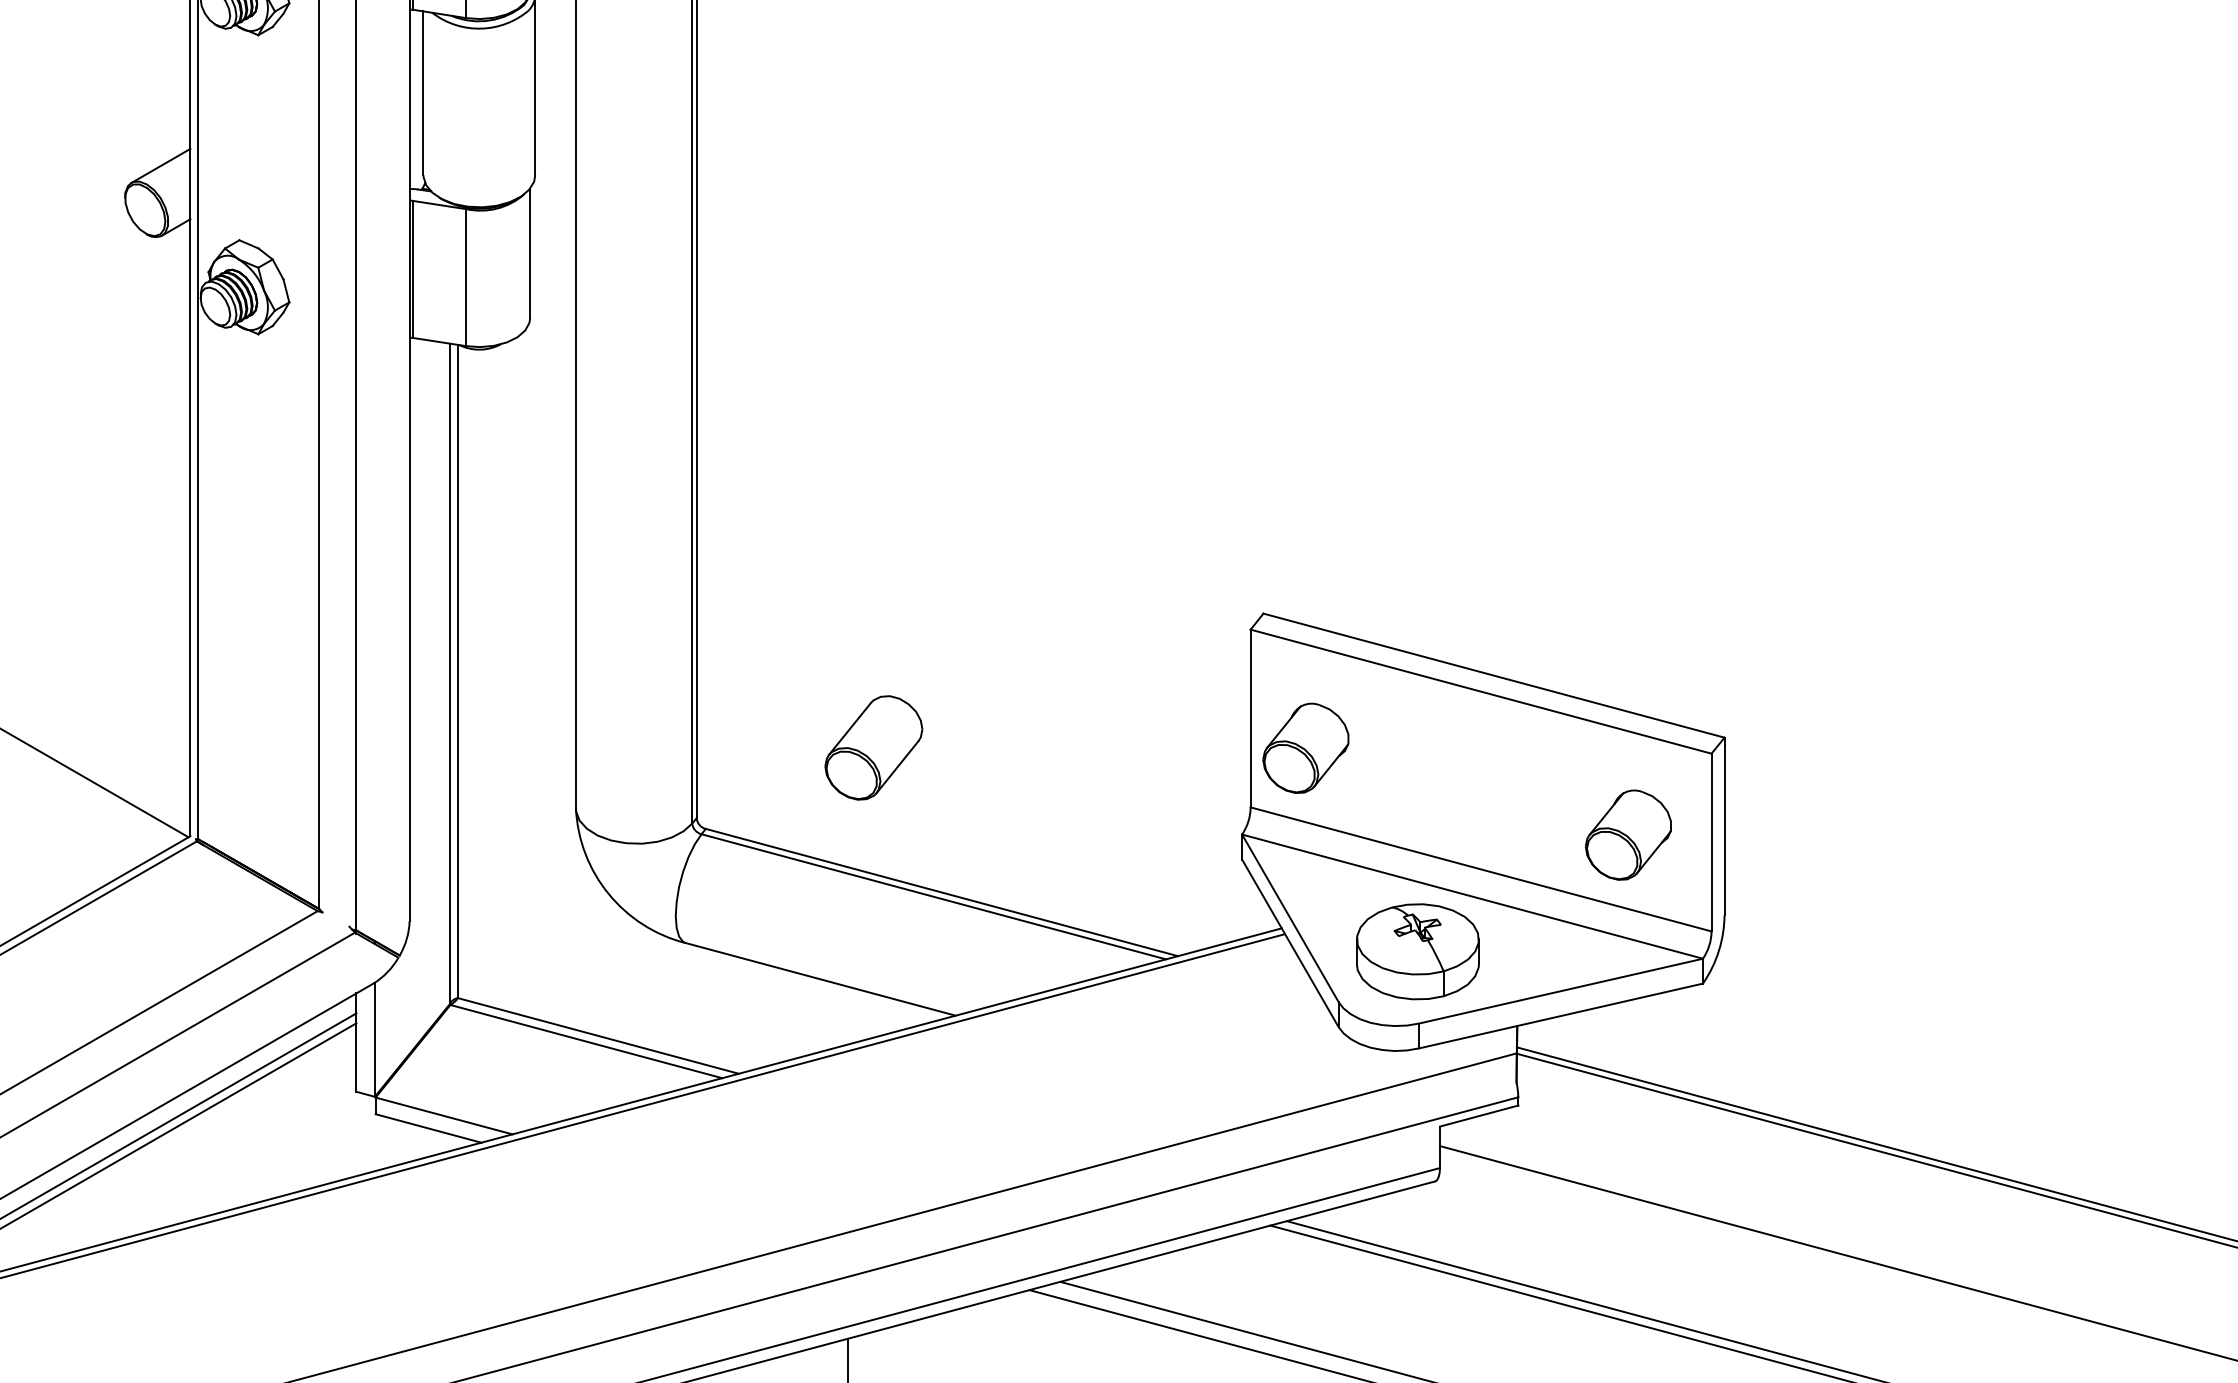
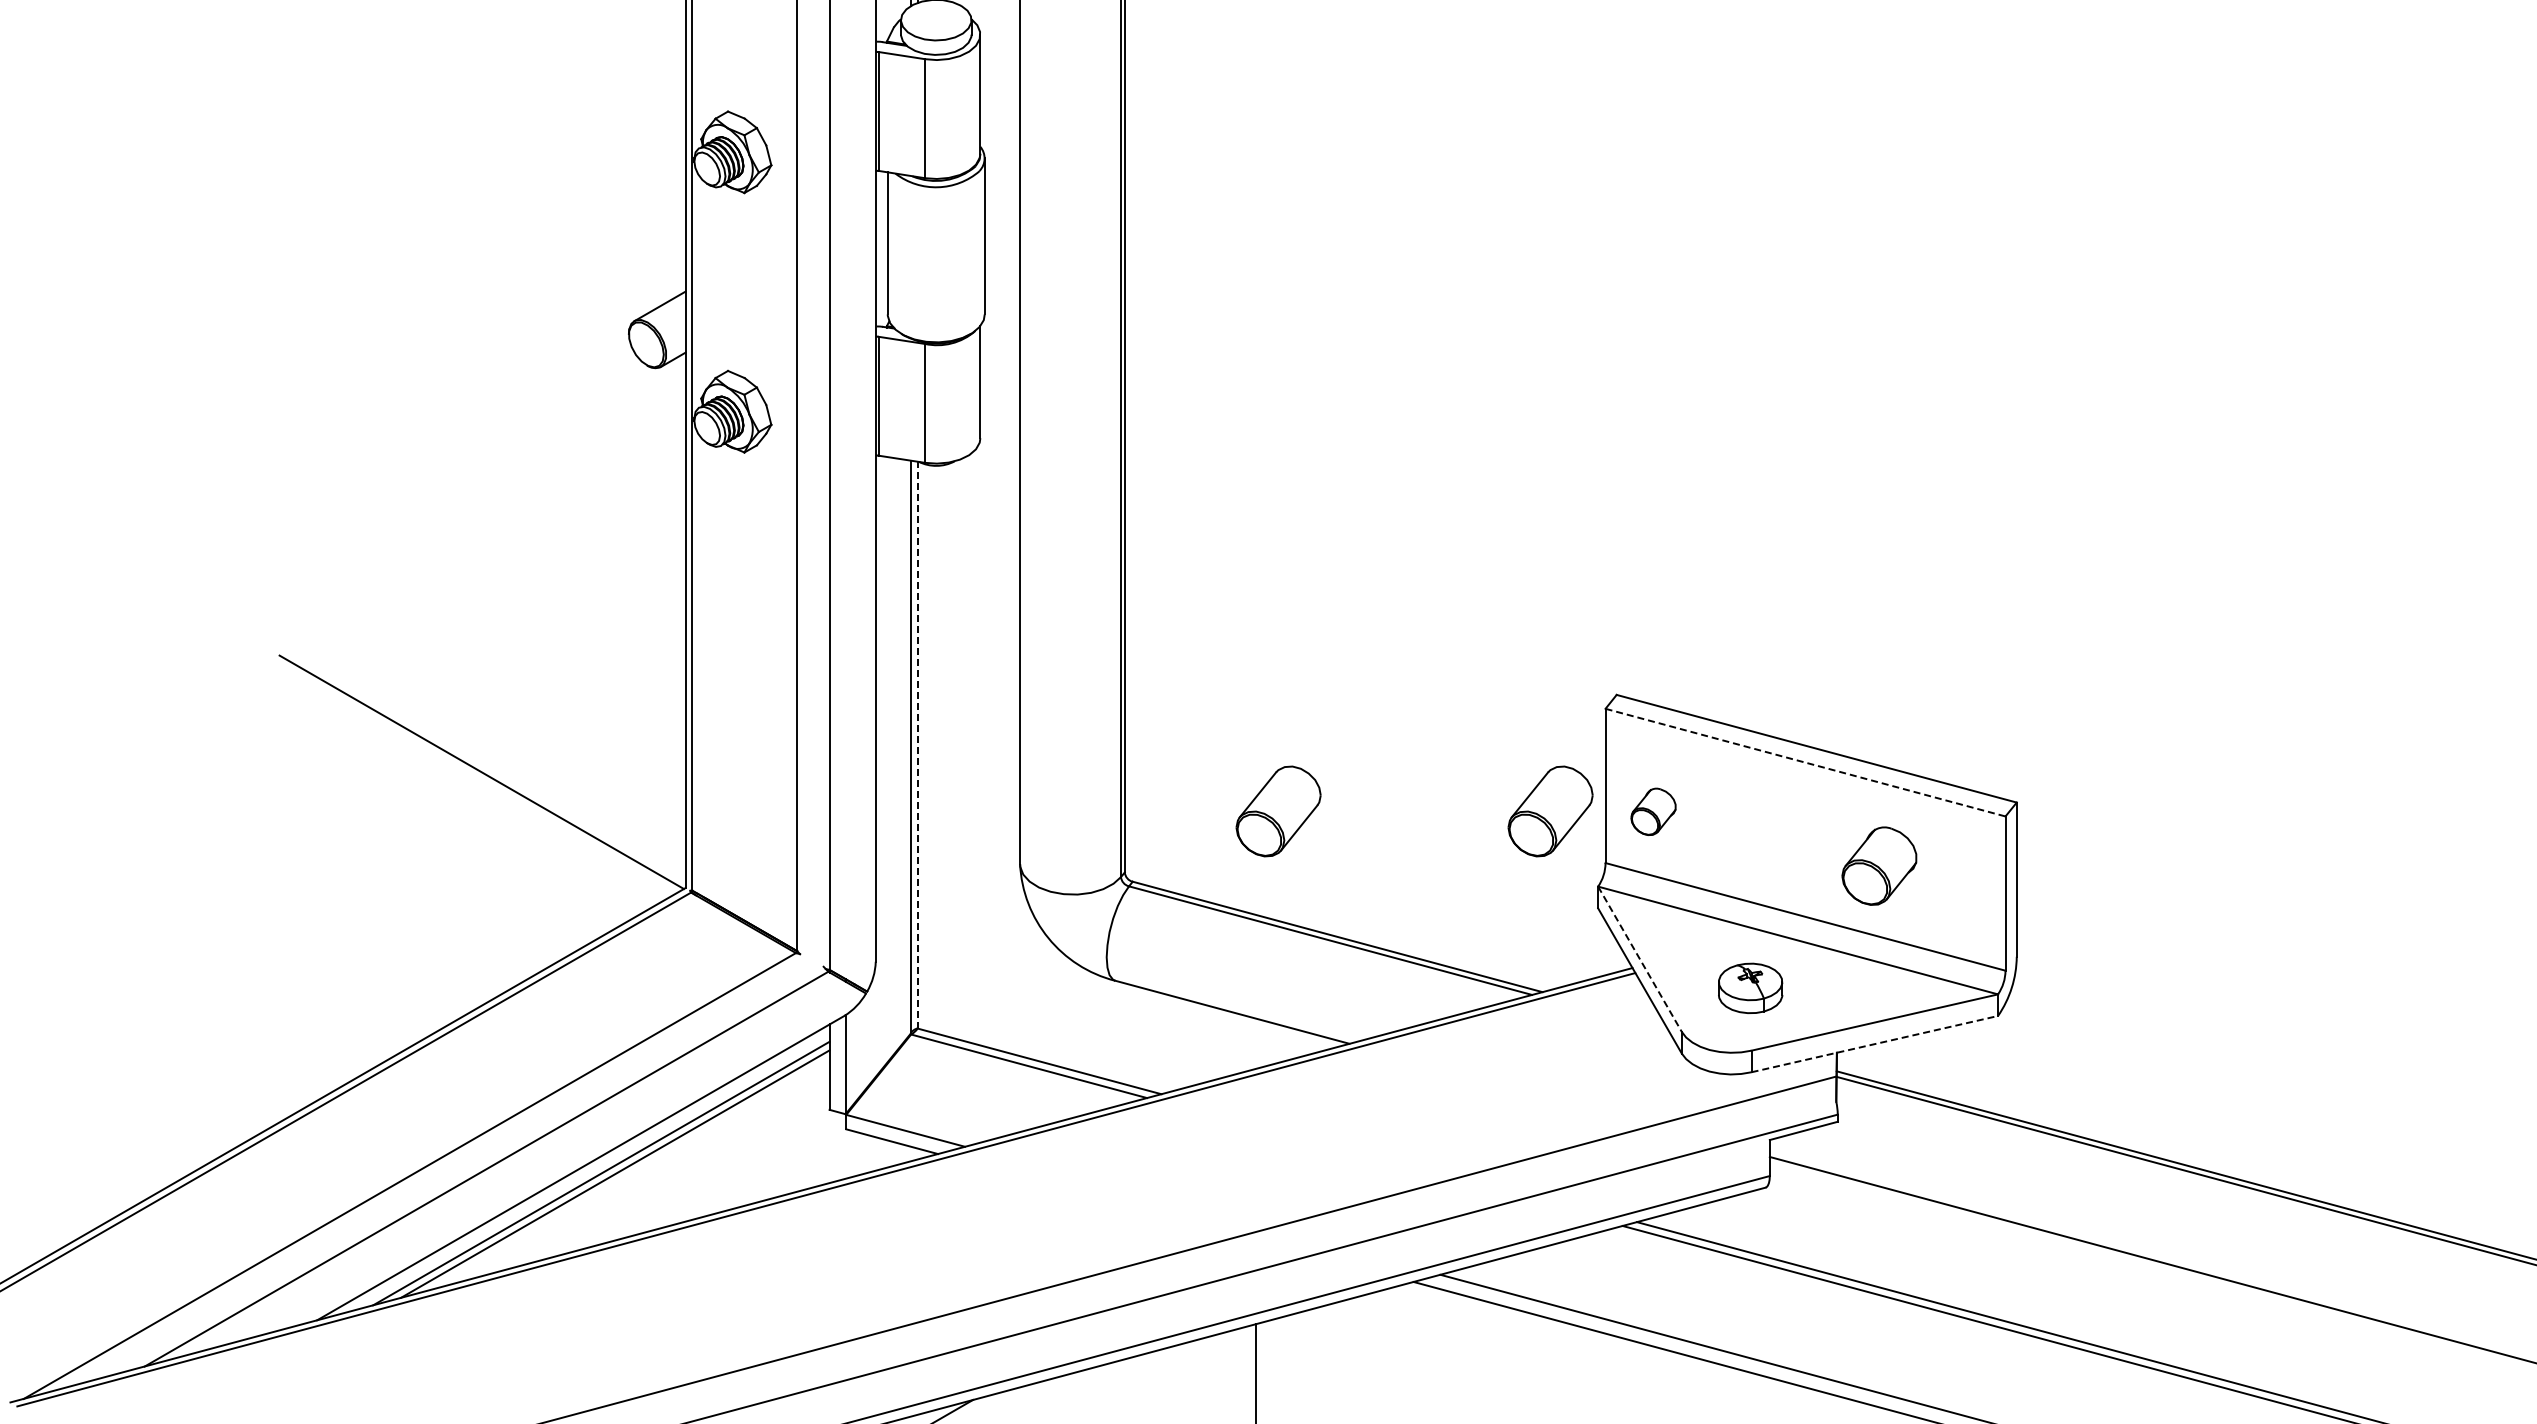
line: (457, 670) -> (917, 744), solid -> dashed
line: (1482, 691) -> (1806, 762), solid -> dashed
part: (1187, 747) -> (1550, 811), added
part: (1305, 747) -> (1653, 811), size x0.6
part: (1628, 834) -> (1879, 865), moved
line: (1289, 918) -> (1639, 959), solid -> dashed
part: (1417, 951) -> (1750, 988), size x0.6
line: (1561, 1016) -> (1875, 1044), solid -> dashed

